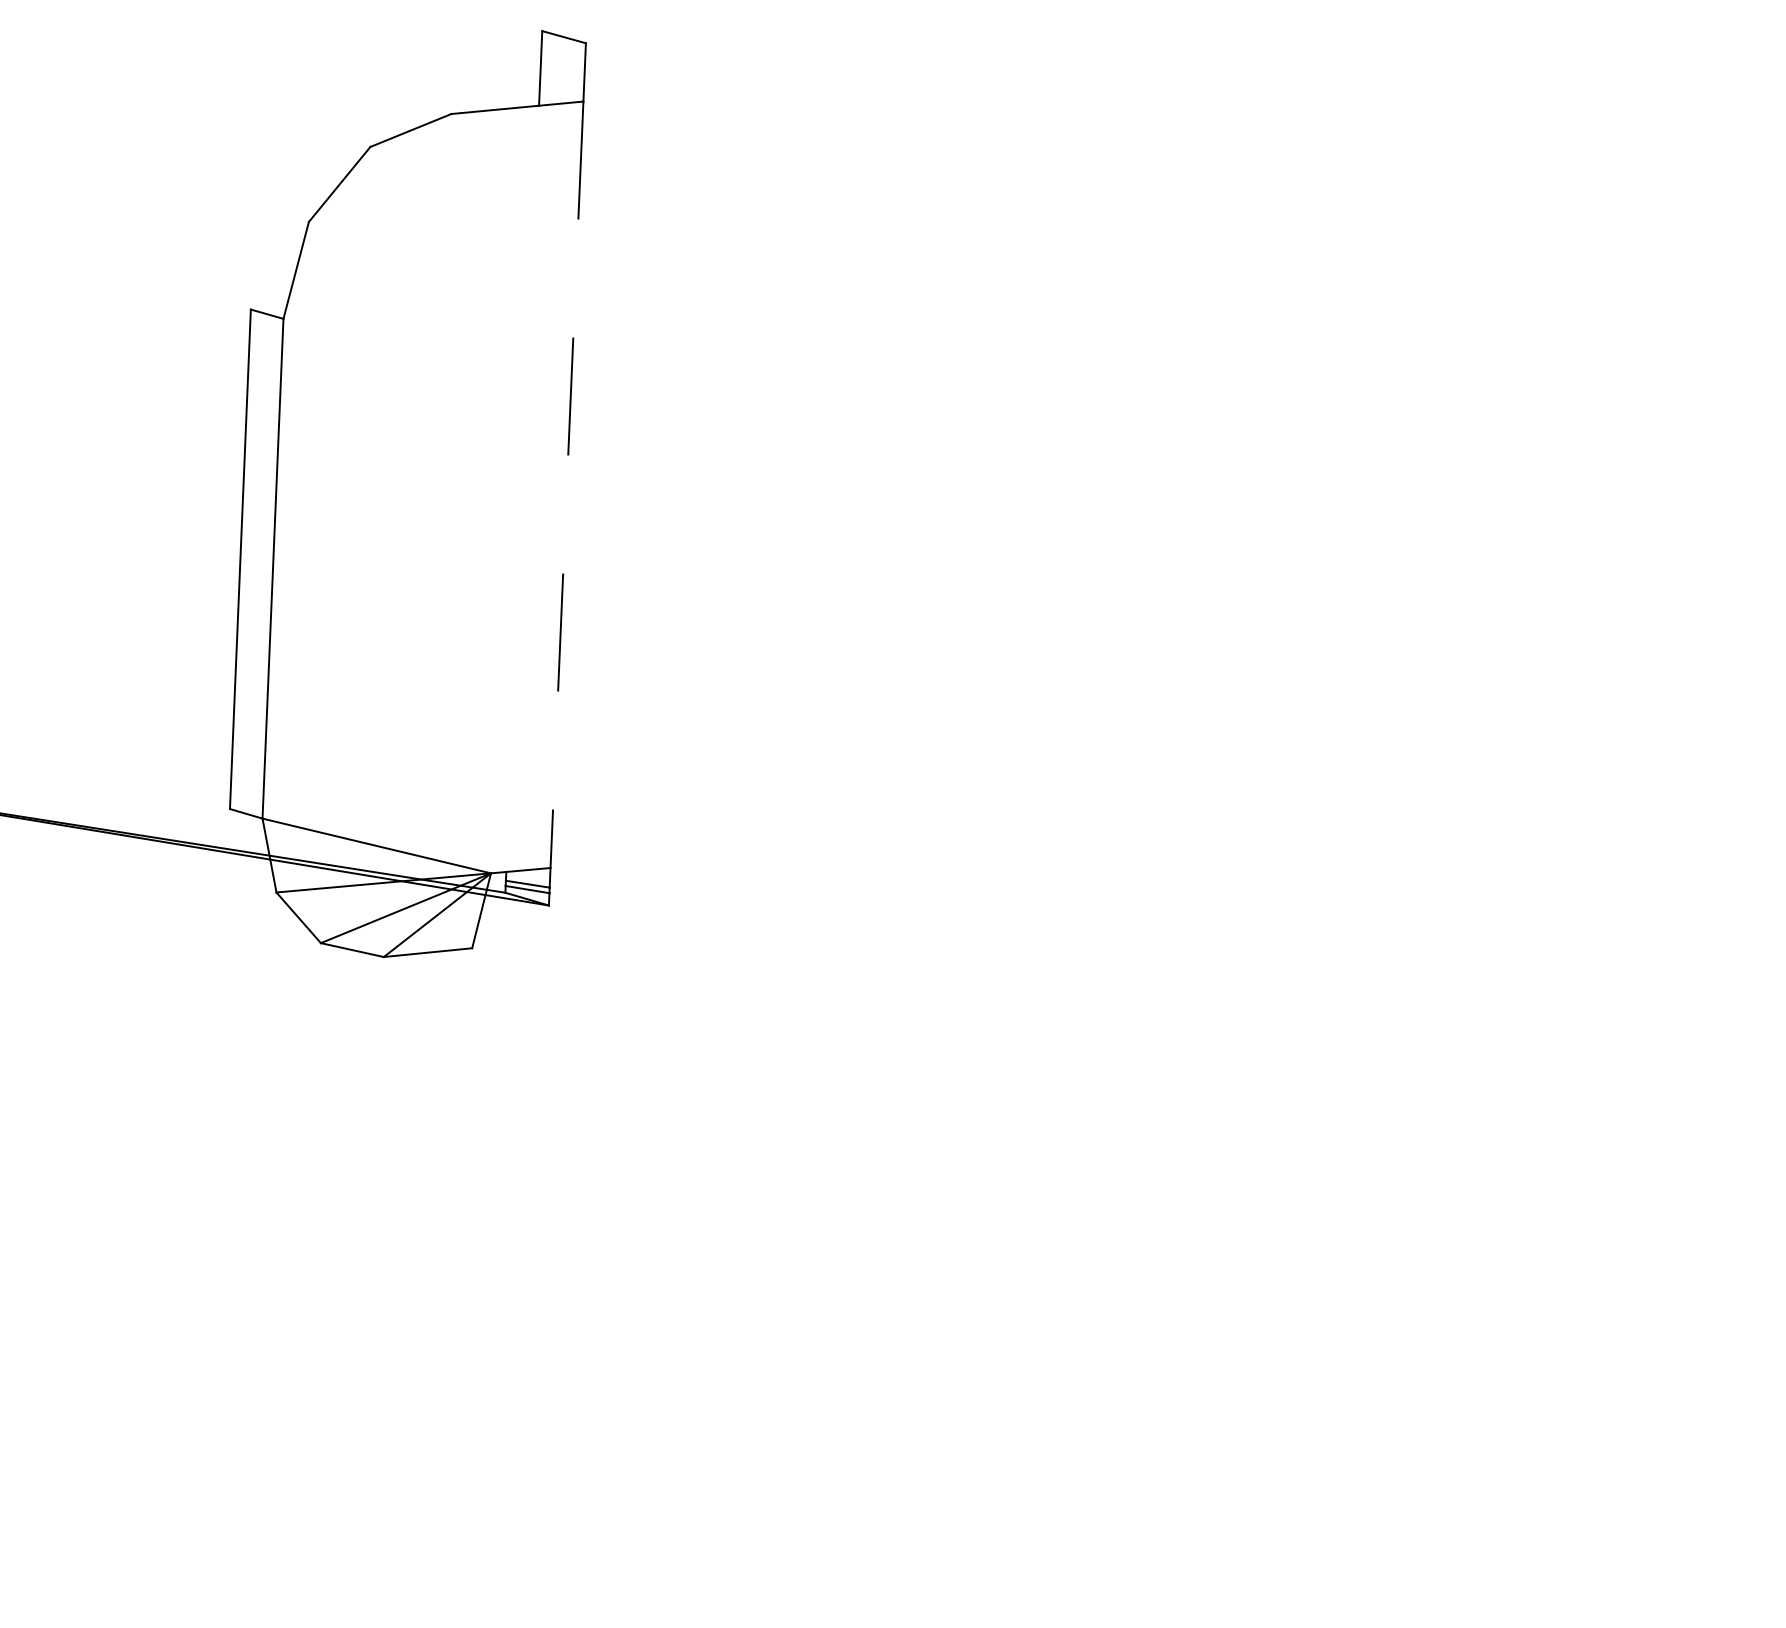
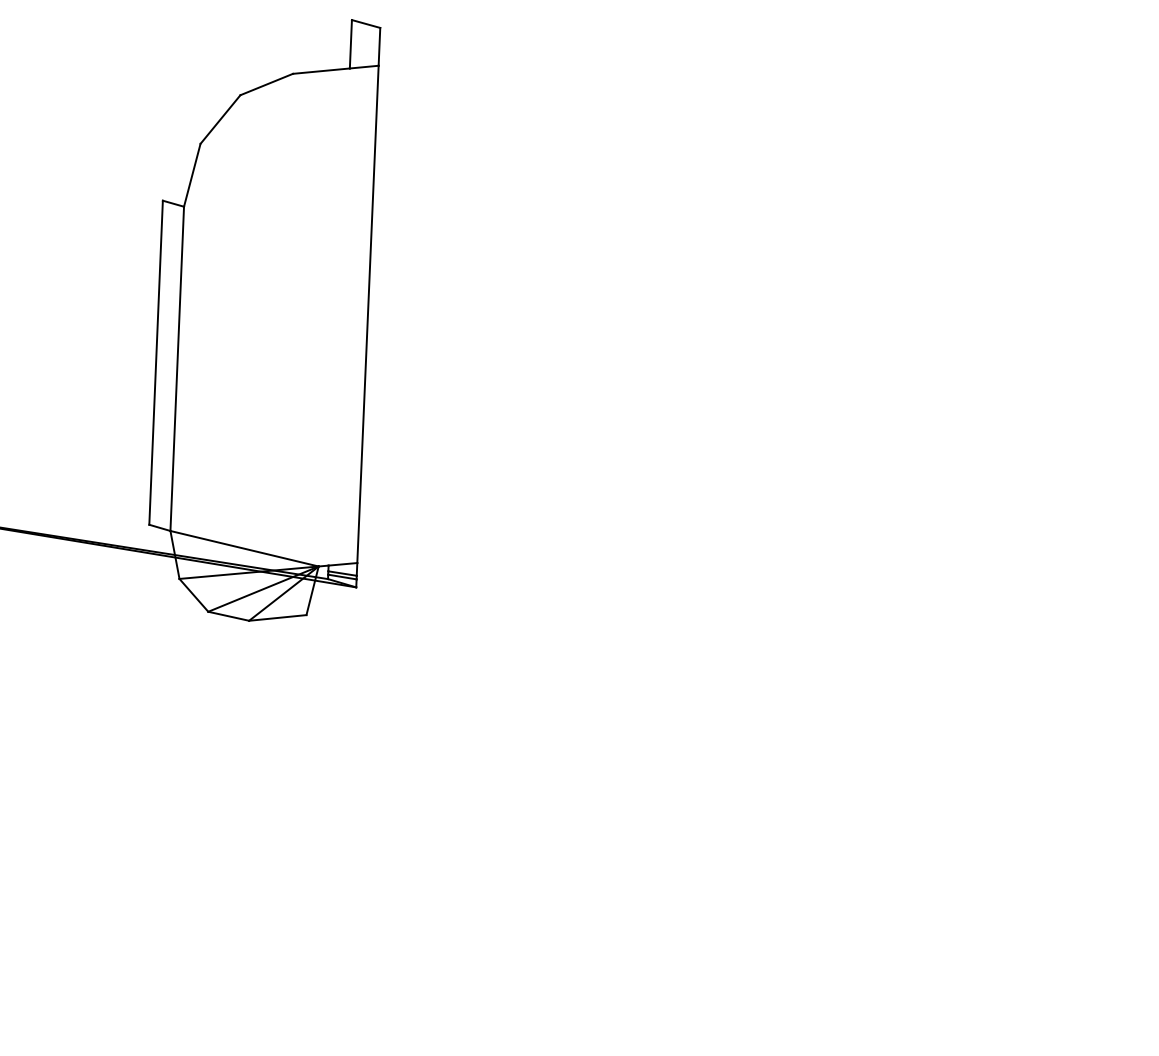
line: (566, 484) -> (367, 314), dashed -> solid

